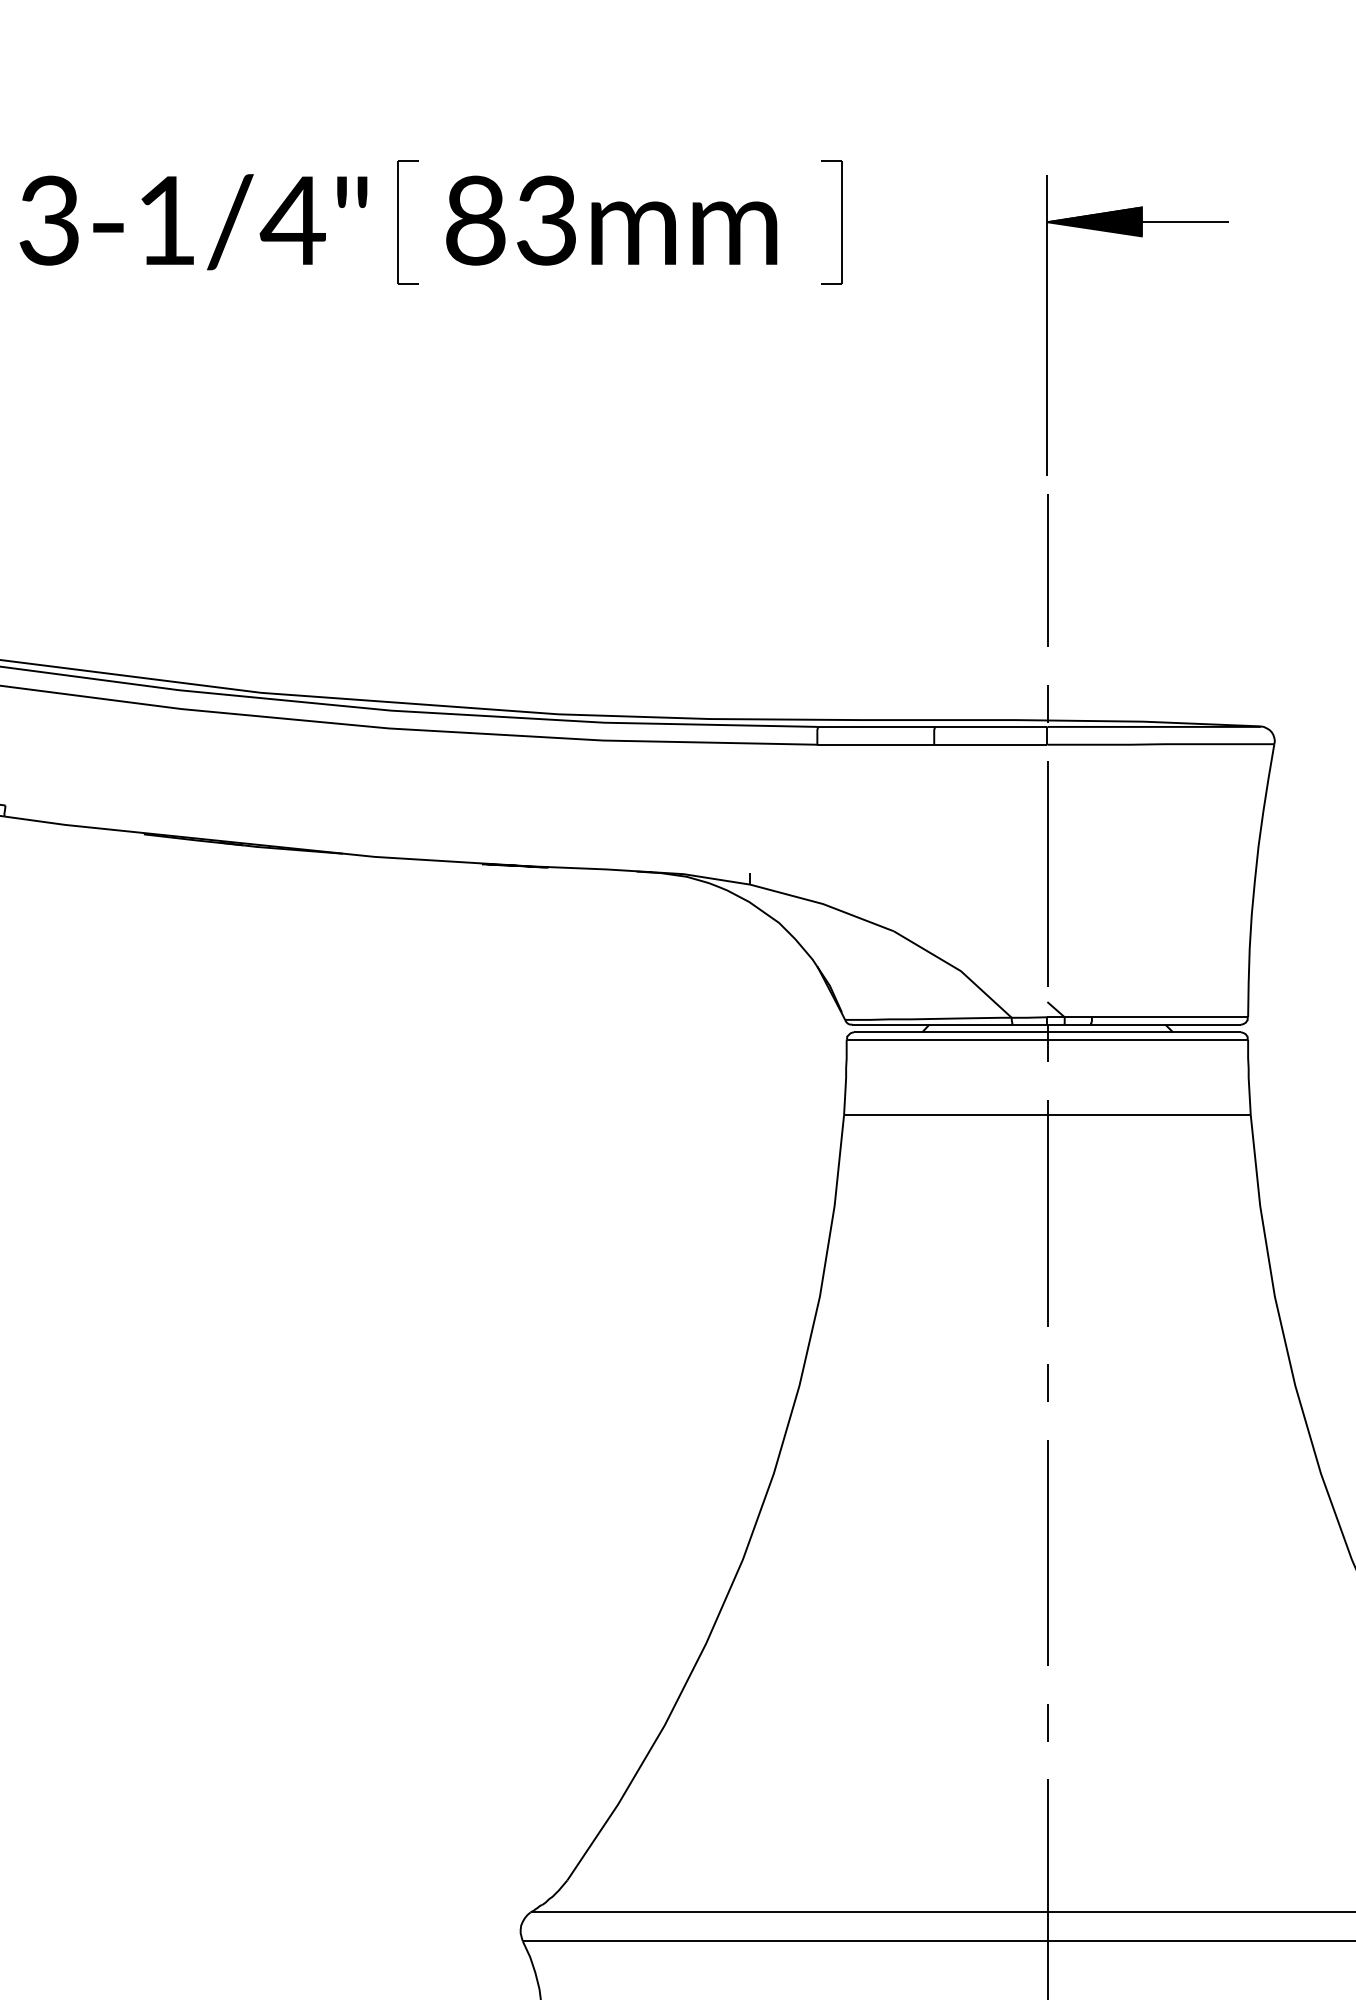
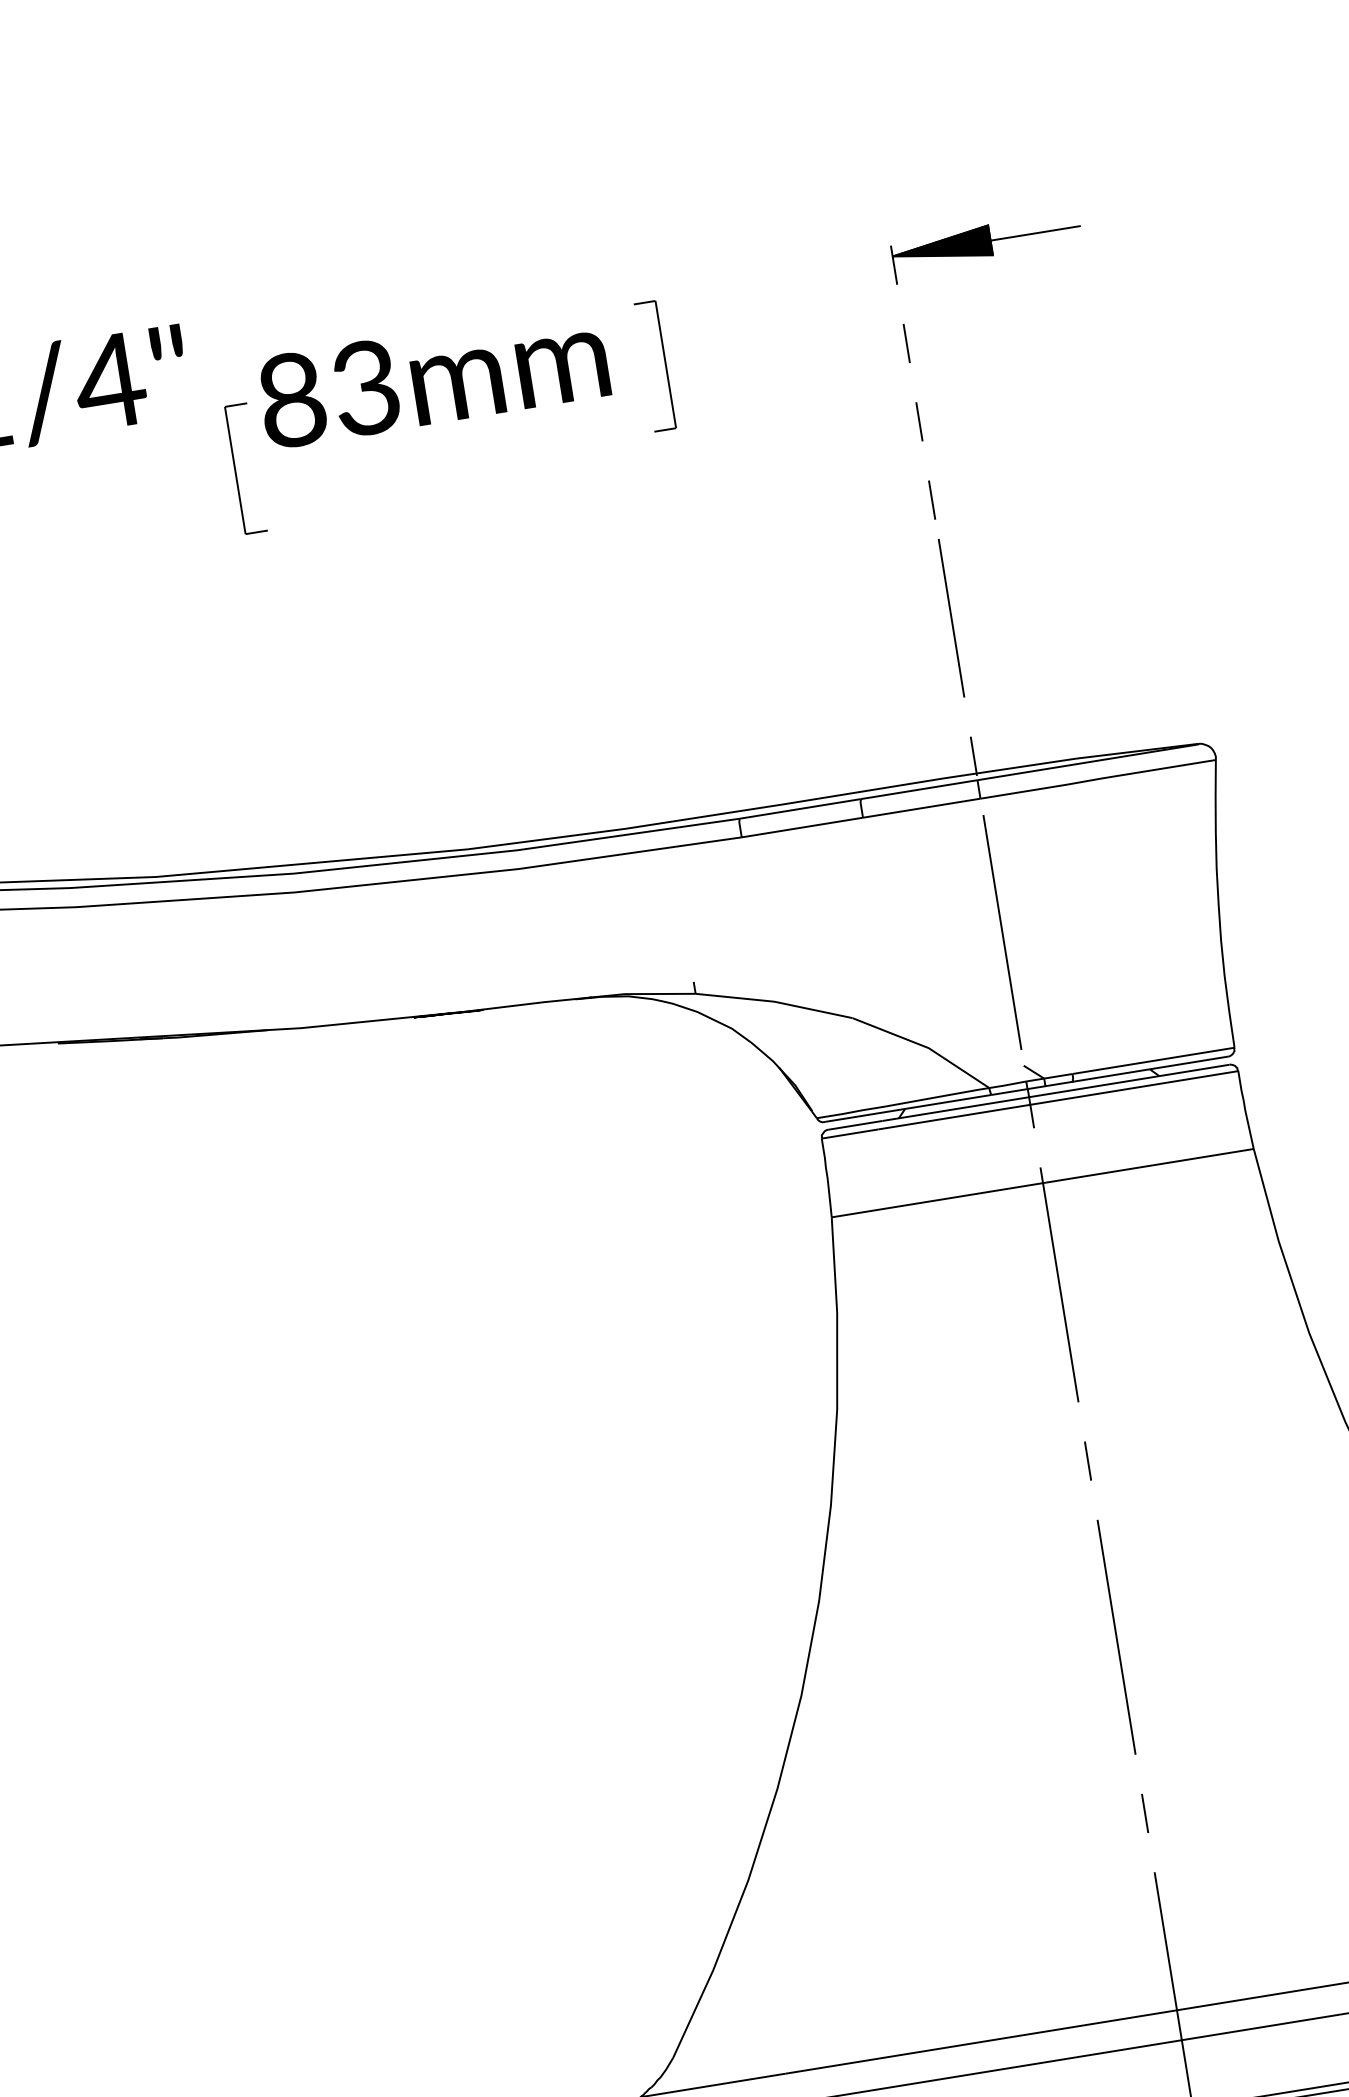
text: (611, 220) -> (433, 377), moved
part: (398, 222) -> (236, 470), moved
part: (841, 222) -> (665, 364), moved
line: (1047, 324) -> (909, 362), solid -> dashed

